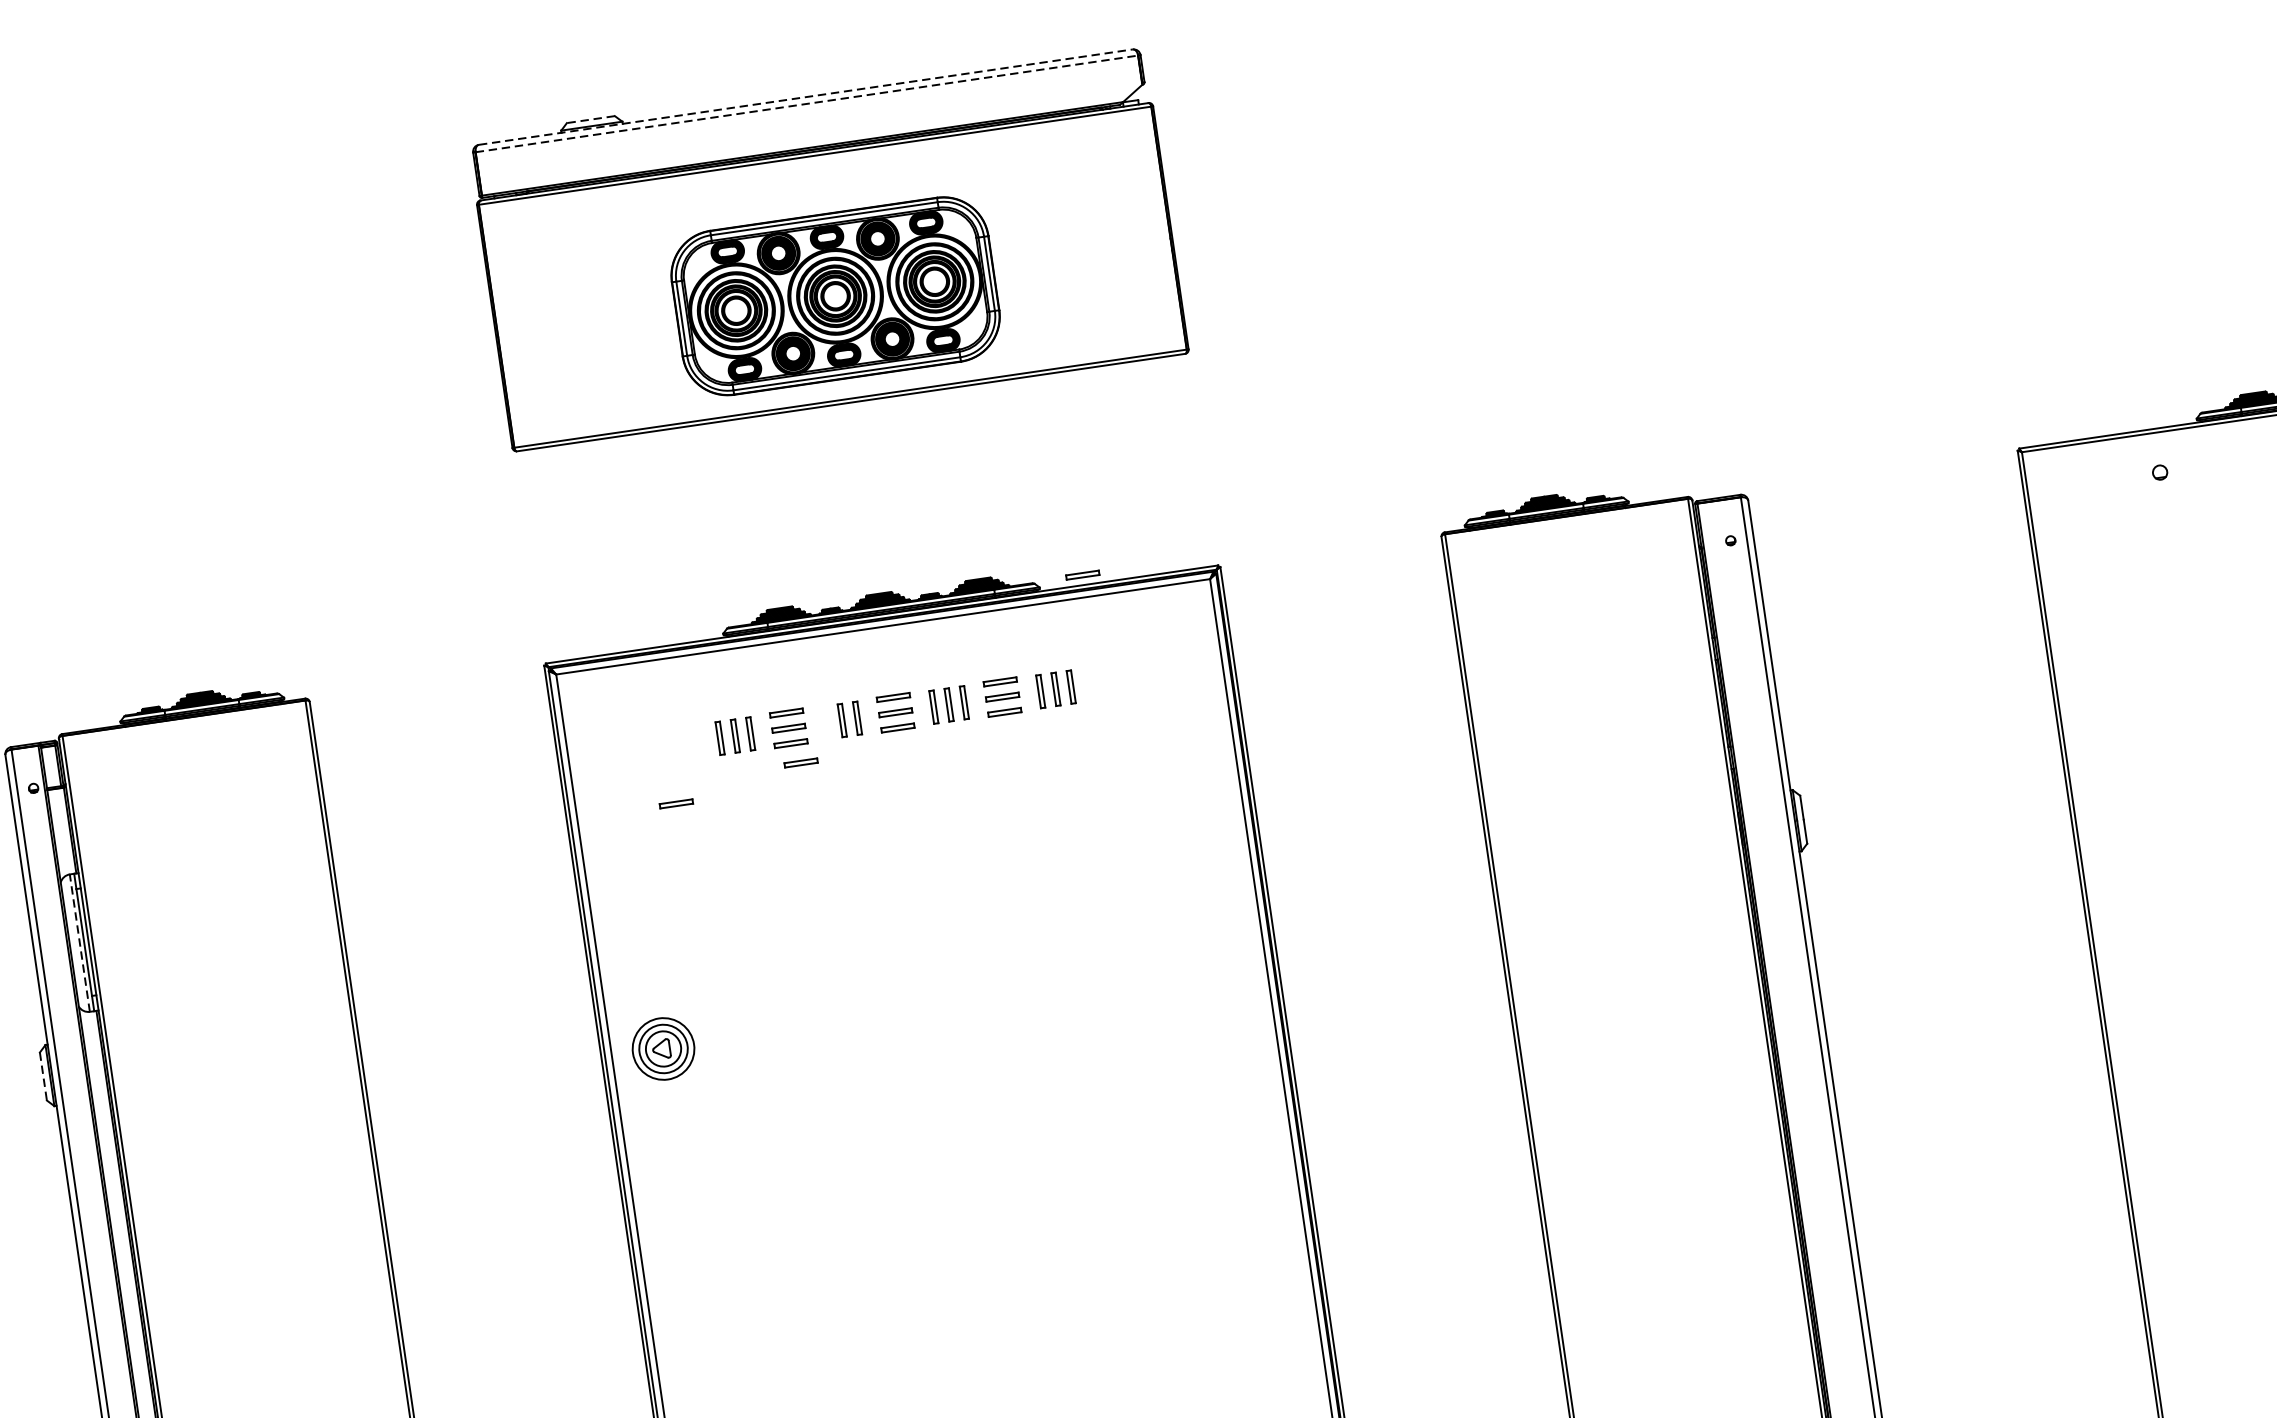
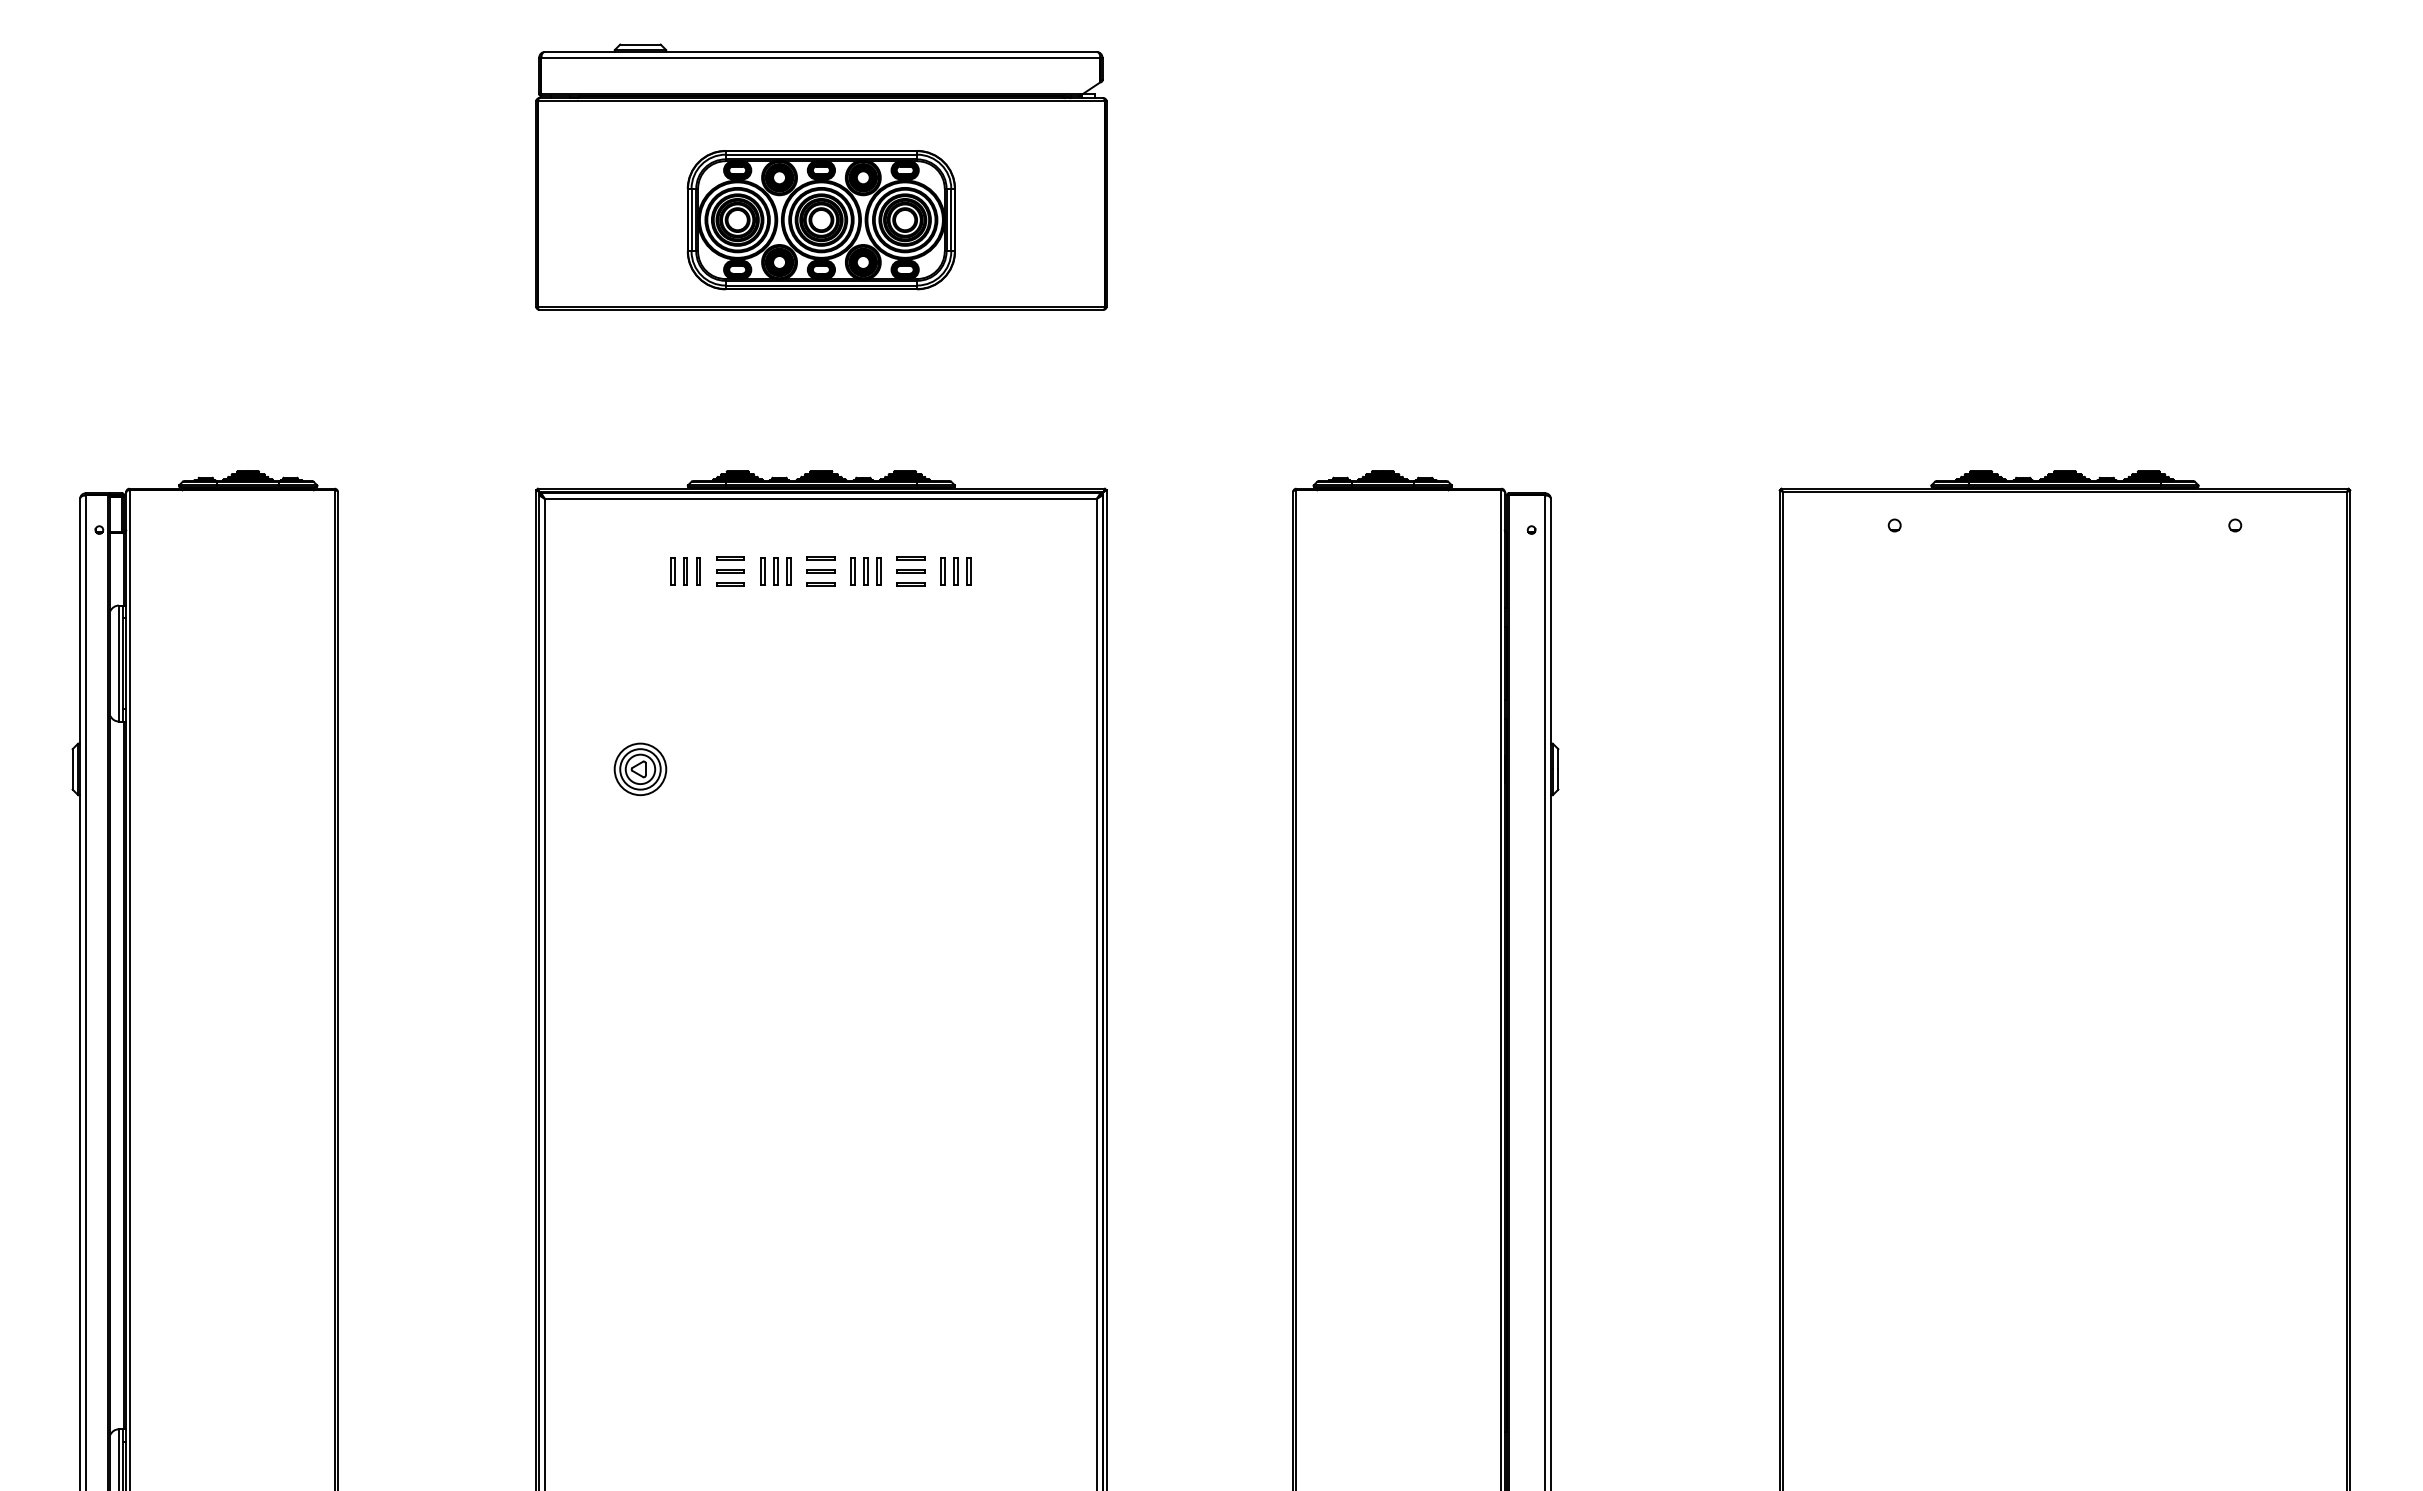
line: (805, 96) -> (820, 51), dashed -> solid
line: (806, 103) -> (820, 57), dashed -> solid
line: (589, 119) -> (639, 44), dashed -> solid
line: (1081, 574) -> (991, 479), removed
part: (826, 722) -> (762, 571), added
line: (800, 761) -> (736, 600), removed
line: (676, 802) -> (628, 619), removed
line: (79, 943) -> (118, 663), dashed -> solid
part: (663, 1049) -> (640, 769), moved
line: (43, 1076) -> (72, 769), dashed -> solid

